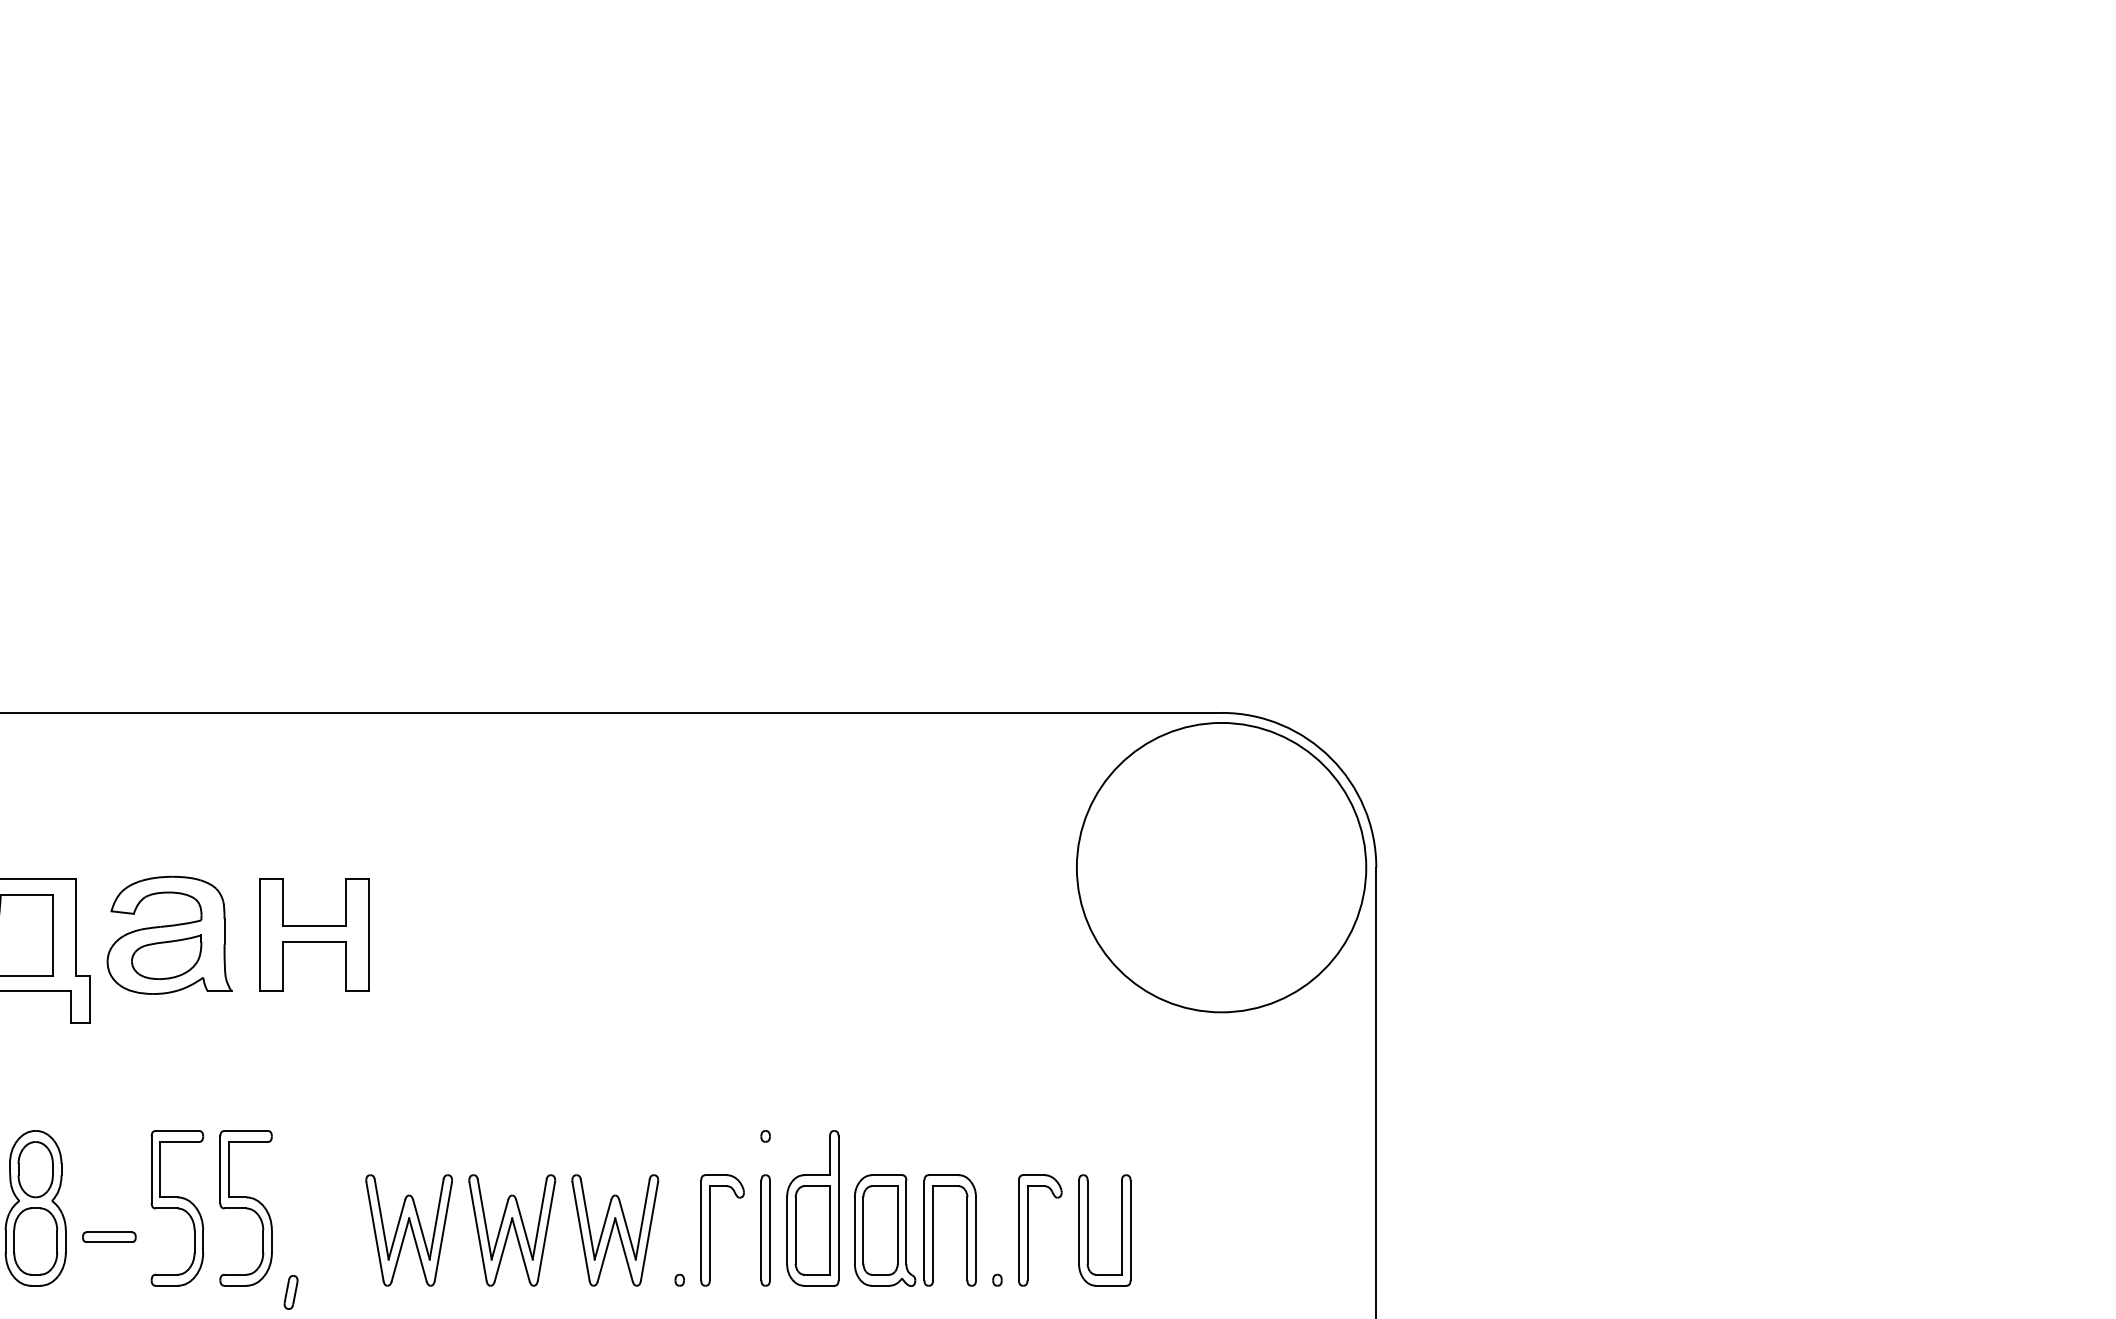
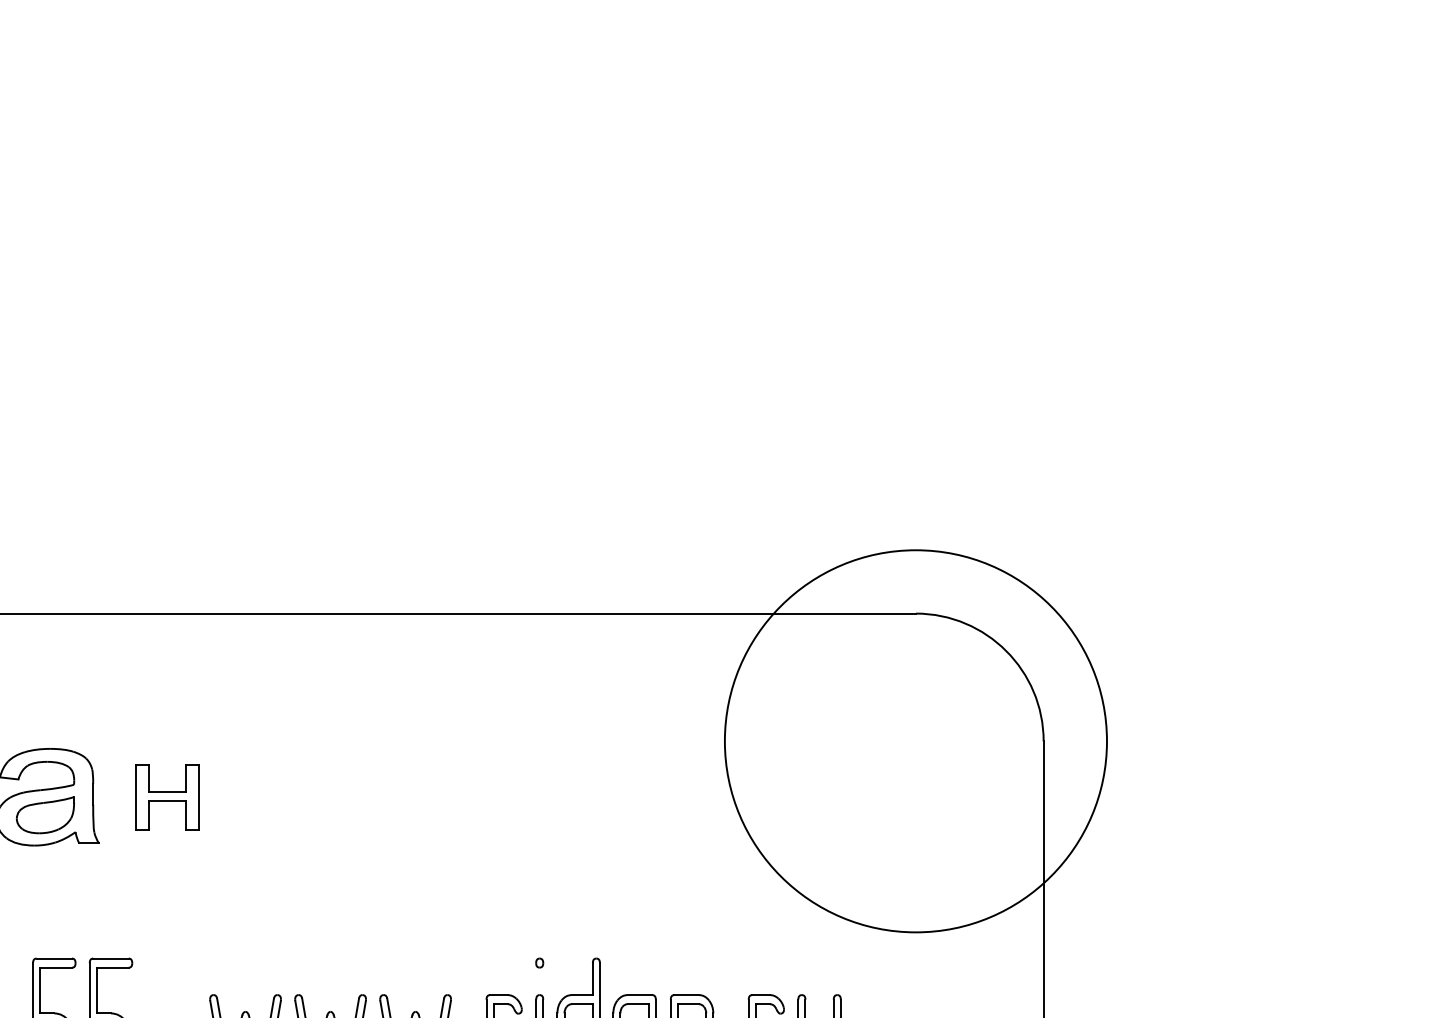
circle: (1221, 867) -> (915, 741), size x1.6
part: (314, 934) -> (167, 796), size x0.7

